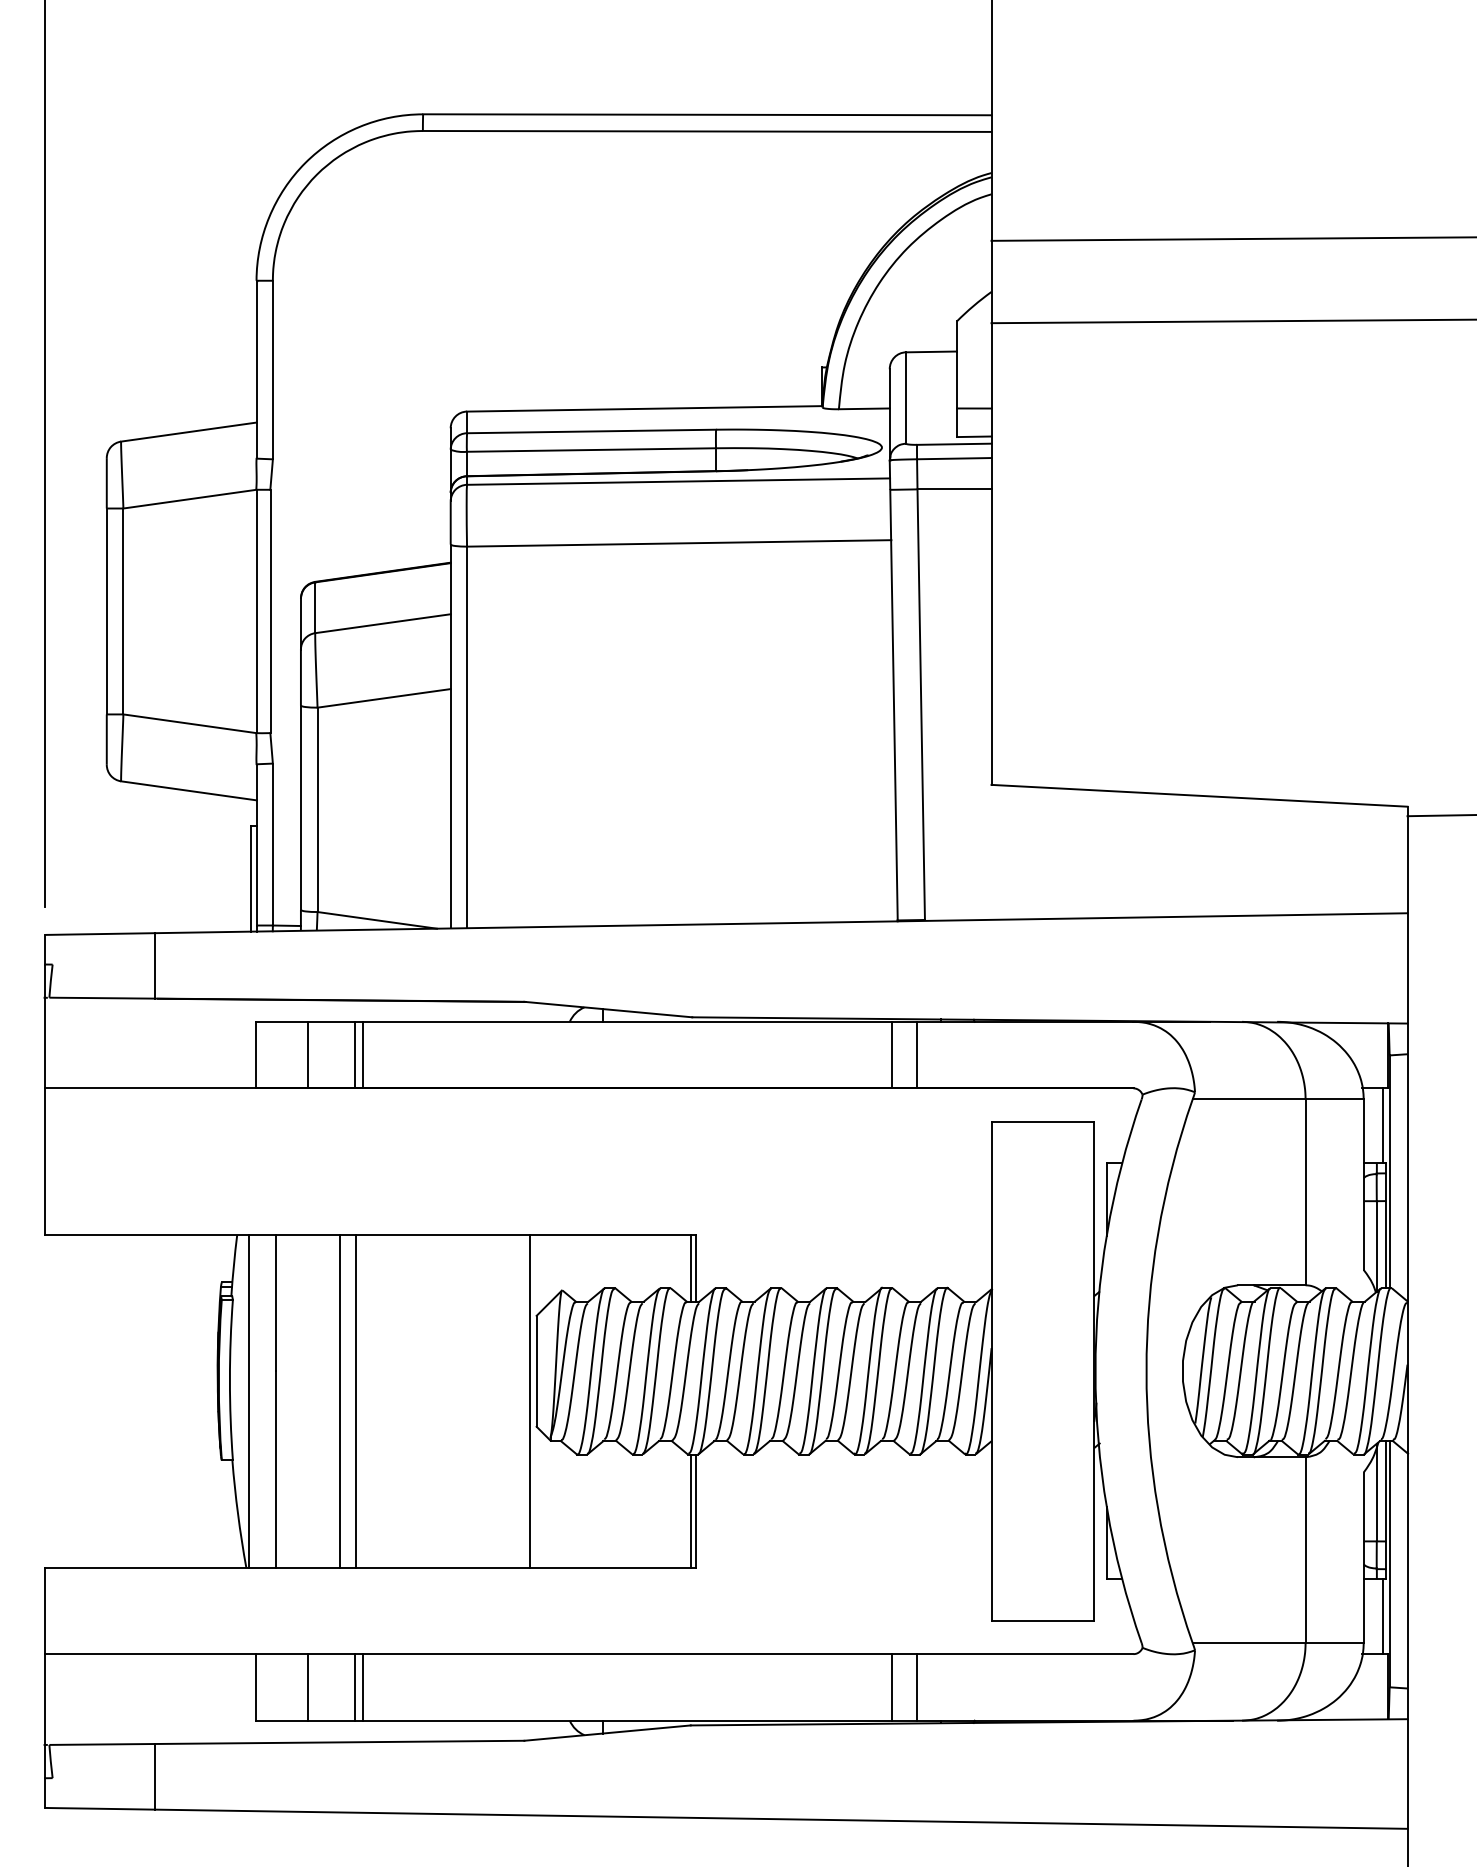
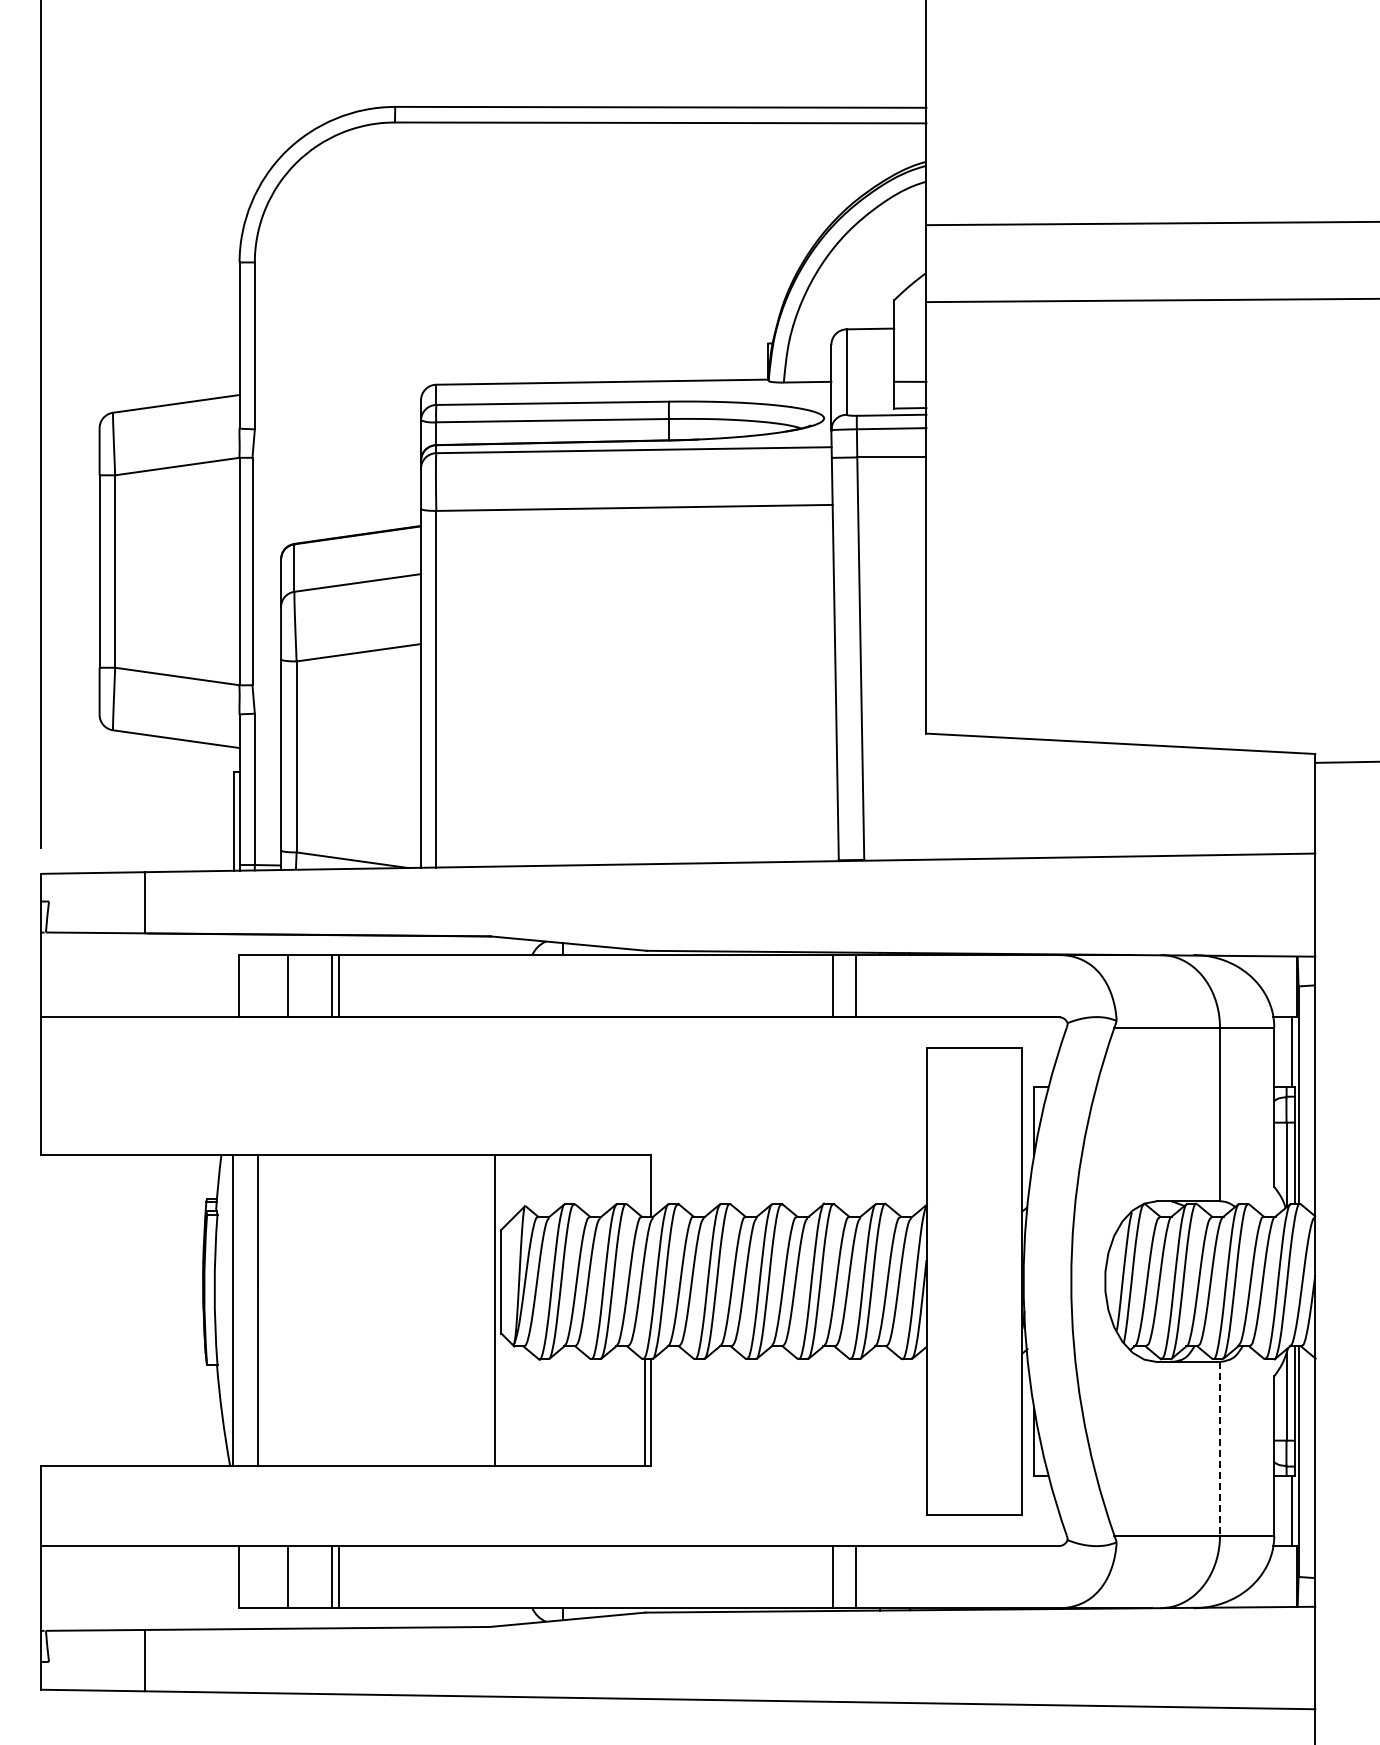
line: (690, 1268) -> (645, 1185), removed
line: (339, 1401) -> (317, 1309), removed
line: (355, 1401) -> (332, 1309), removed
line: (1305, 1549) -> (1219, 1448), solid -> dashed

